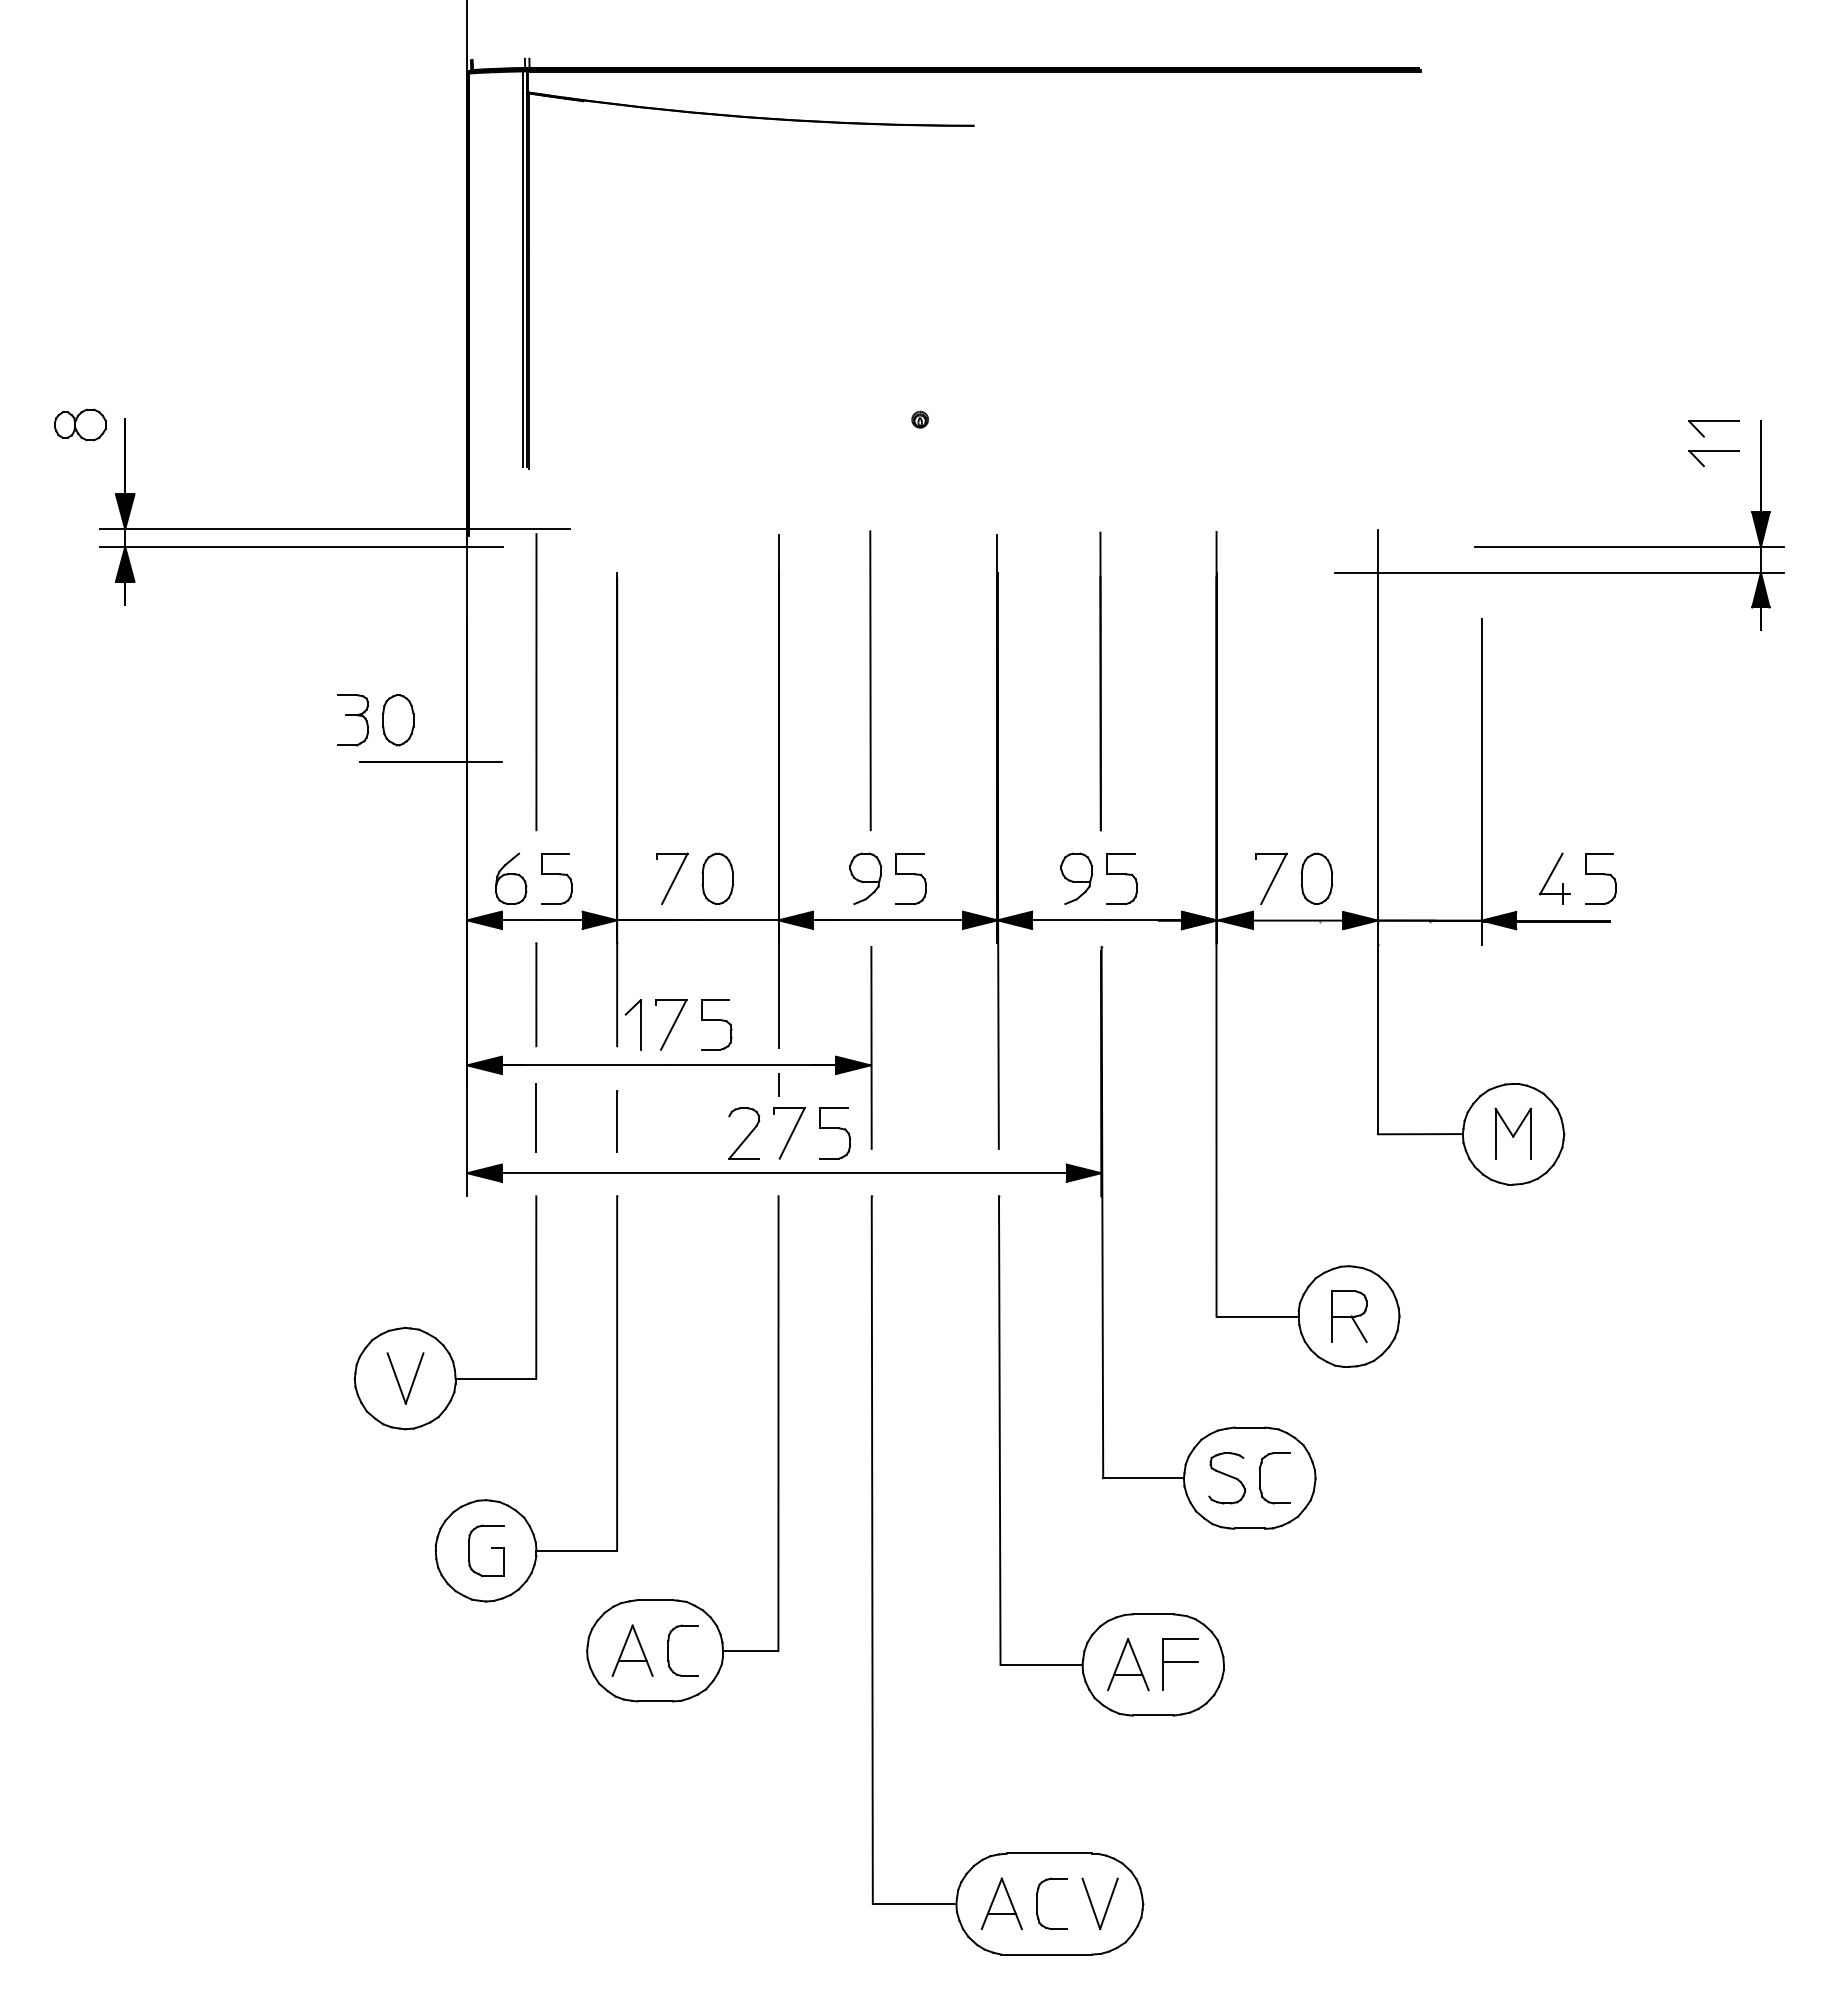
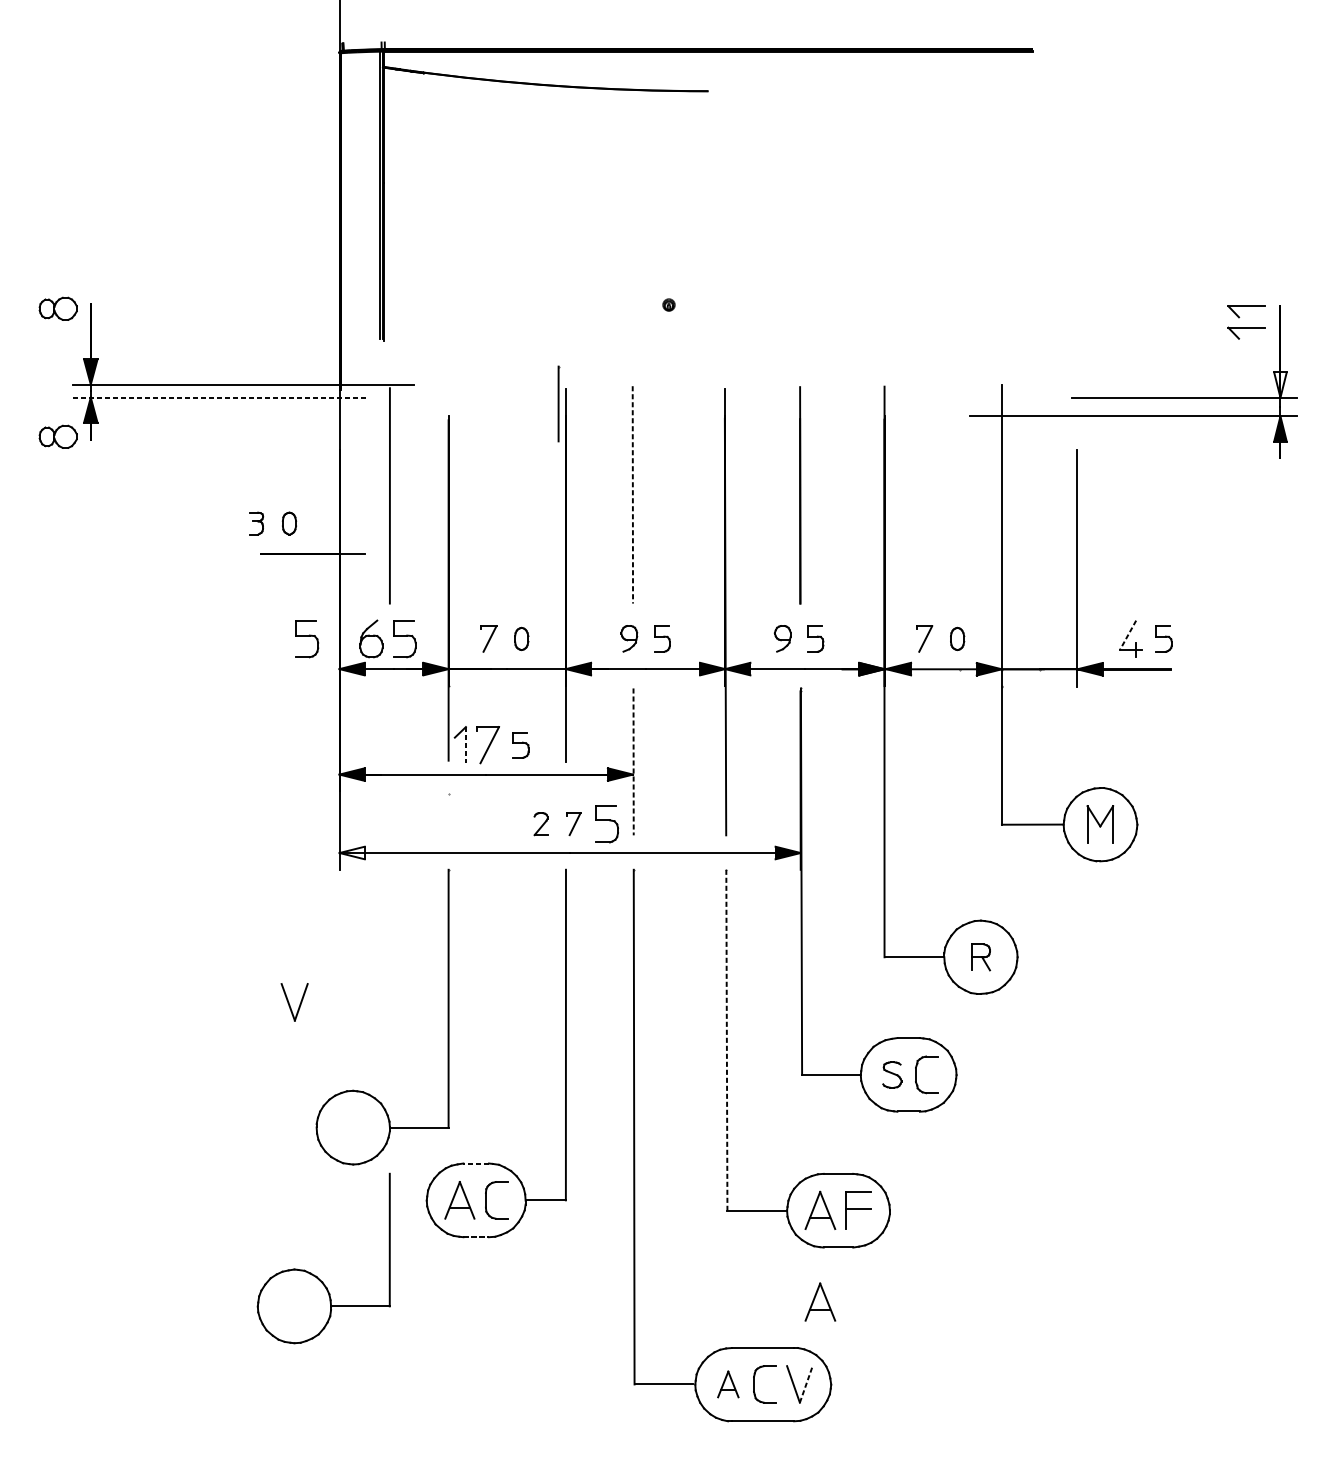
fill: (1760, 529) -> (1280, 384), removed
line: (301, 547) -> (219, 397), solid -> dashed
part: (80, 600) -> (58, 436), added
line: (870, 681) -> (632, 495), solid -> dashed
part: (352, 720) -> (256, 523), size x0.6
part: (398, 720) -> (289, 523), size x0.6
line: (1551, 874) -> (1128, 635), solid -> dashed
part: (422, 878) -> (307, 638), added
part: (672, 878) -> (488, 638), size x0.7
part: (717, 878) -> (521, 638), size x0.6
part: (865, 878) -> (629, 638), size x0.7
part: (910, 878) -> (661, 638), size x0.7
part: (1076, 878) -> (782, 638), size x0.7
part: (1121, 878) -> (815, 638), size x0.7
part: (1271, 878) -> (924, 638), size x0.7
part: (1316, 878) -> (957, 638), size x0.6
part: (1600, 878) -> (1163, 638), size x0.7
line: (536, 994) -> (558, 403), moved
line: (640, 1024) -> (465, 744), solid -> dashed
part: (716, 1024) -> (520, 744), size x0.7
line: (871, 1047) -> (633, 761), solid -> dashed
line: (778, 1084) -> (565, 788), removed
line: (536, 1117) -> (389, 812), removed
line: (617, 1121) -> (448, 815), removed
part: (744, 1133) -> (541, 824), size x0.6
part: (789, 1133) -> (573, 824), size x0.6
fill: (484, 1172) -> (352, 852), removed
part: (1349, 1316) -> (981, 957), size x0.7
part: (433, 1335) -> (315, 1275), moved
line: (999, 1431) -> (726, 1040), solid -> dashed
part: (1227, 1478) -> (892, 1075), size x0.7
part: (486, 1550) -> (353, 1127), removed
line: (655, 1600) -> (476, 1163), solid -> dashed
line: (655, 1700) -> (476, 1236), solid -> dashed
part: (1128, 1790) -> (820, 1301), added
part: (1001, 1903) -> (728, 1384), size x0.7
line: (1108, 1903) -> (805, 1384), solid -> dashed

